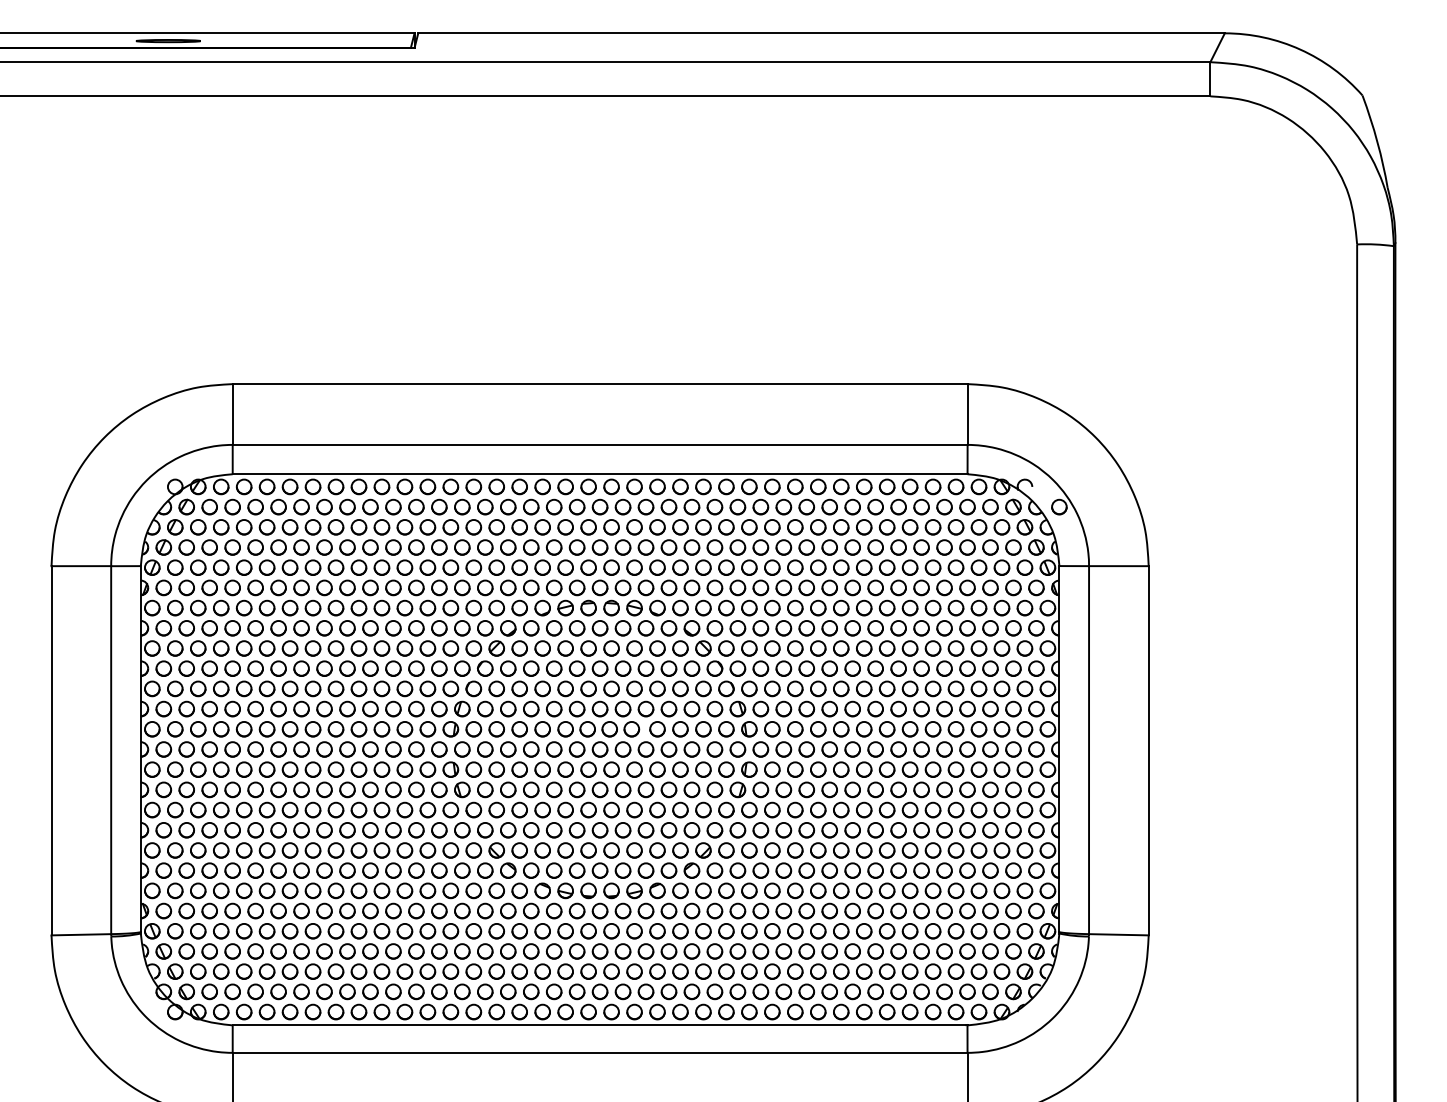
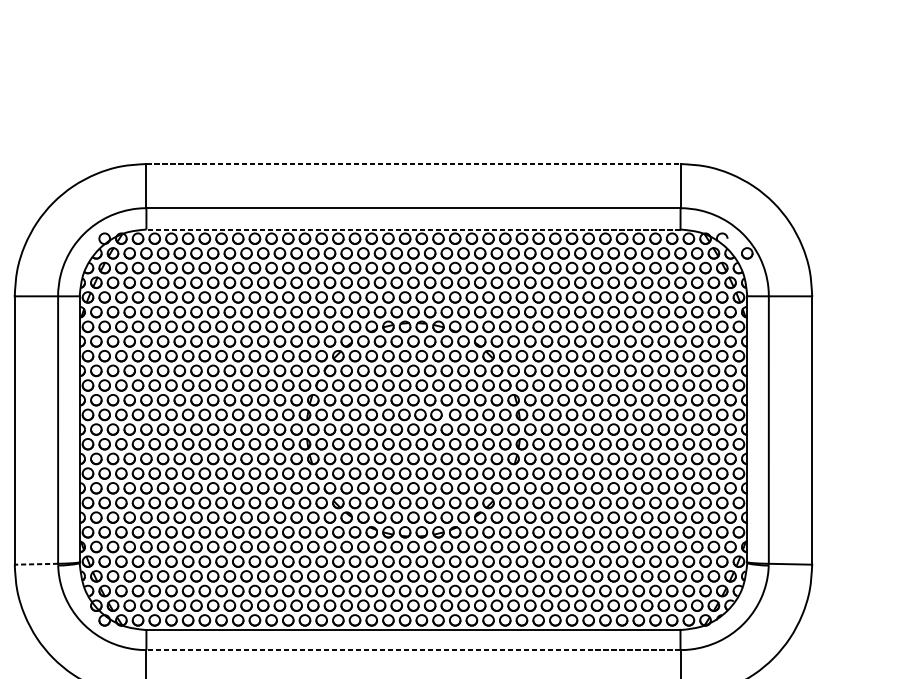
line: (600, 384) -> (413, 164), solid -> dashed
line: (599, 474) -> (413, 229), solid -> dashed
line: (81, 934) -> (36, 564), solid -> dashed
line: (599, 1052) -> (413, 649), solid -> dashed

